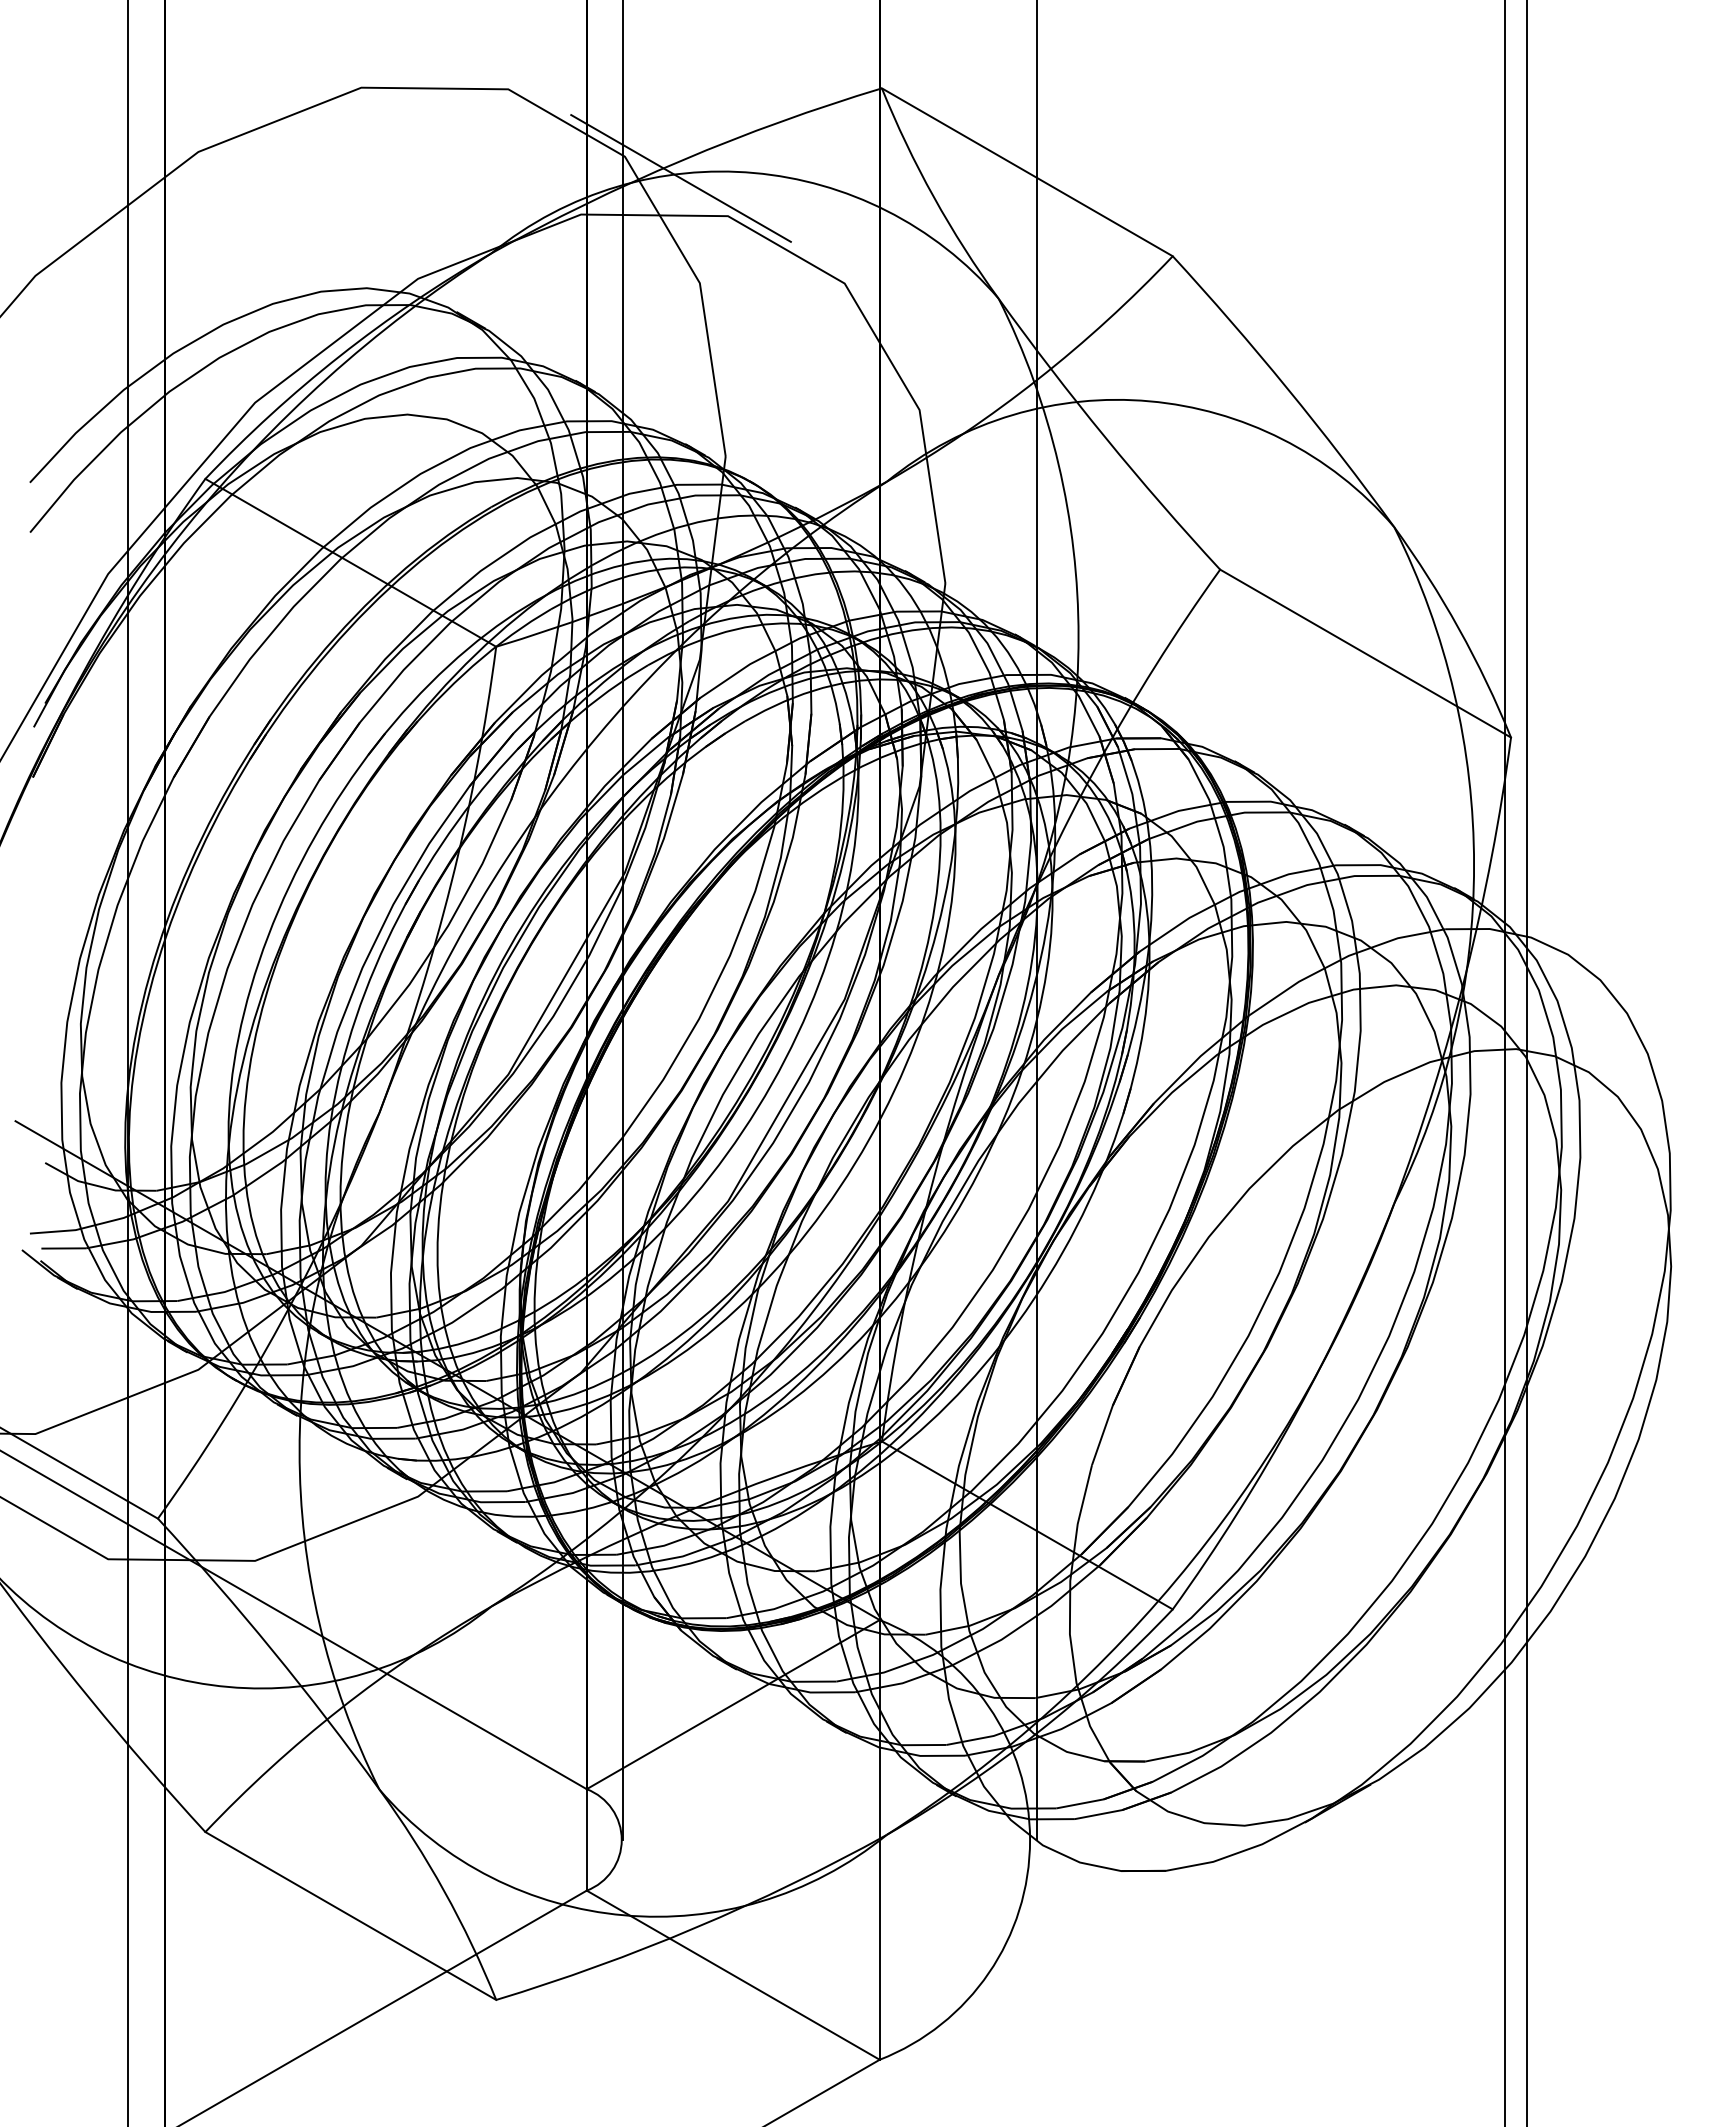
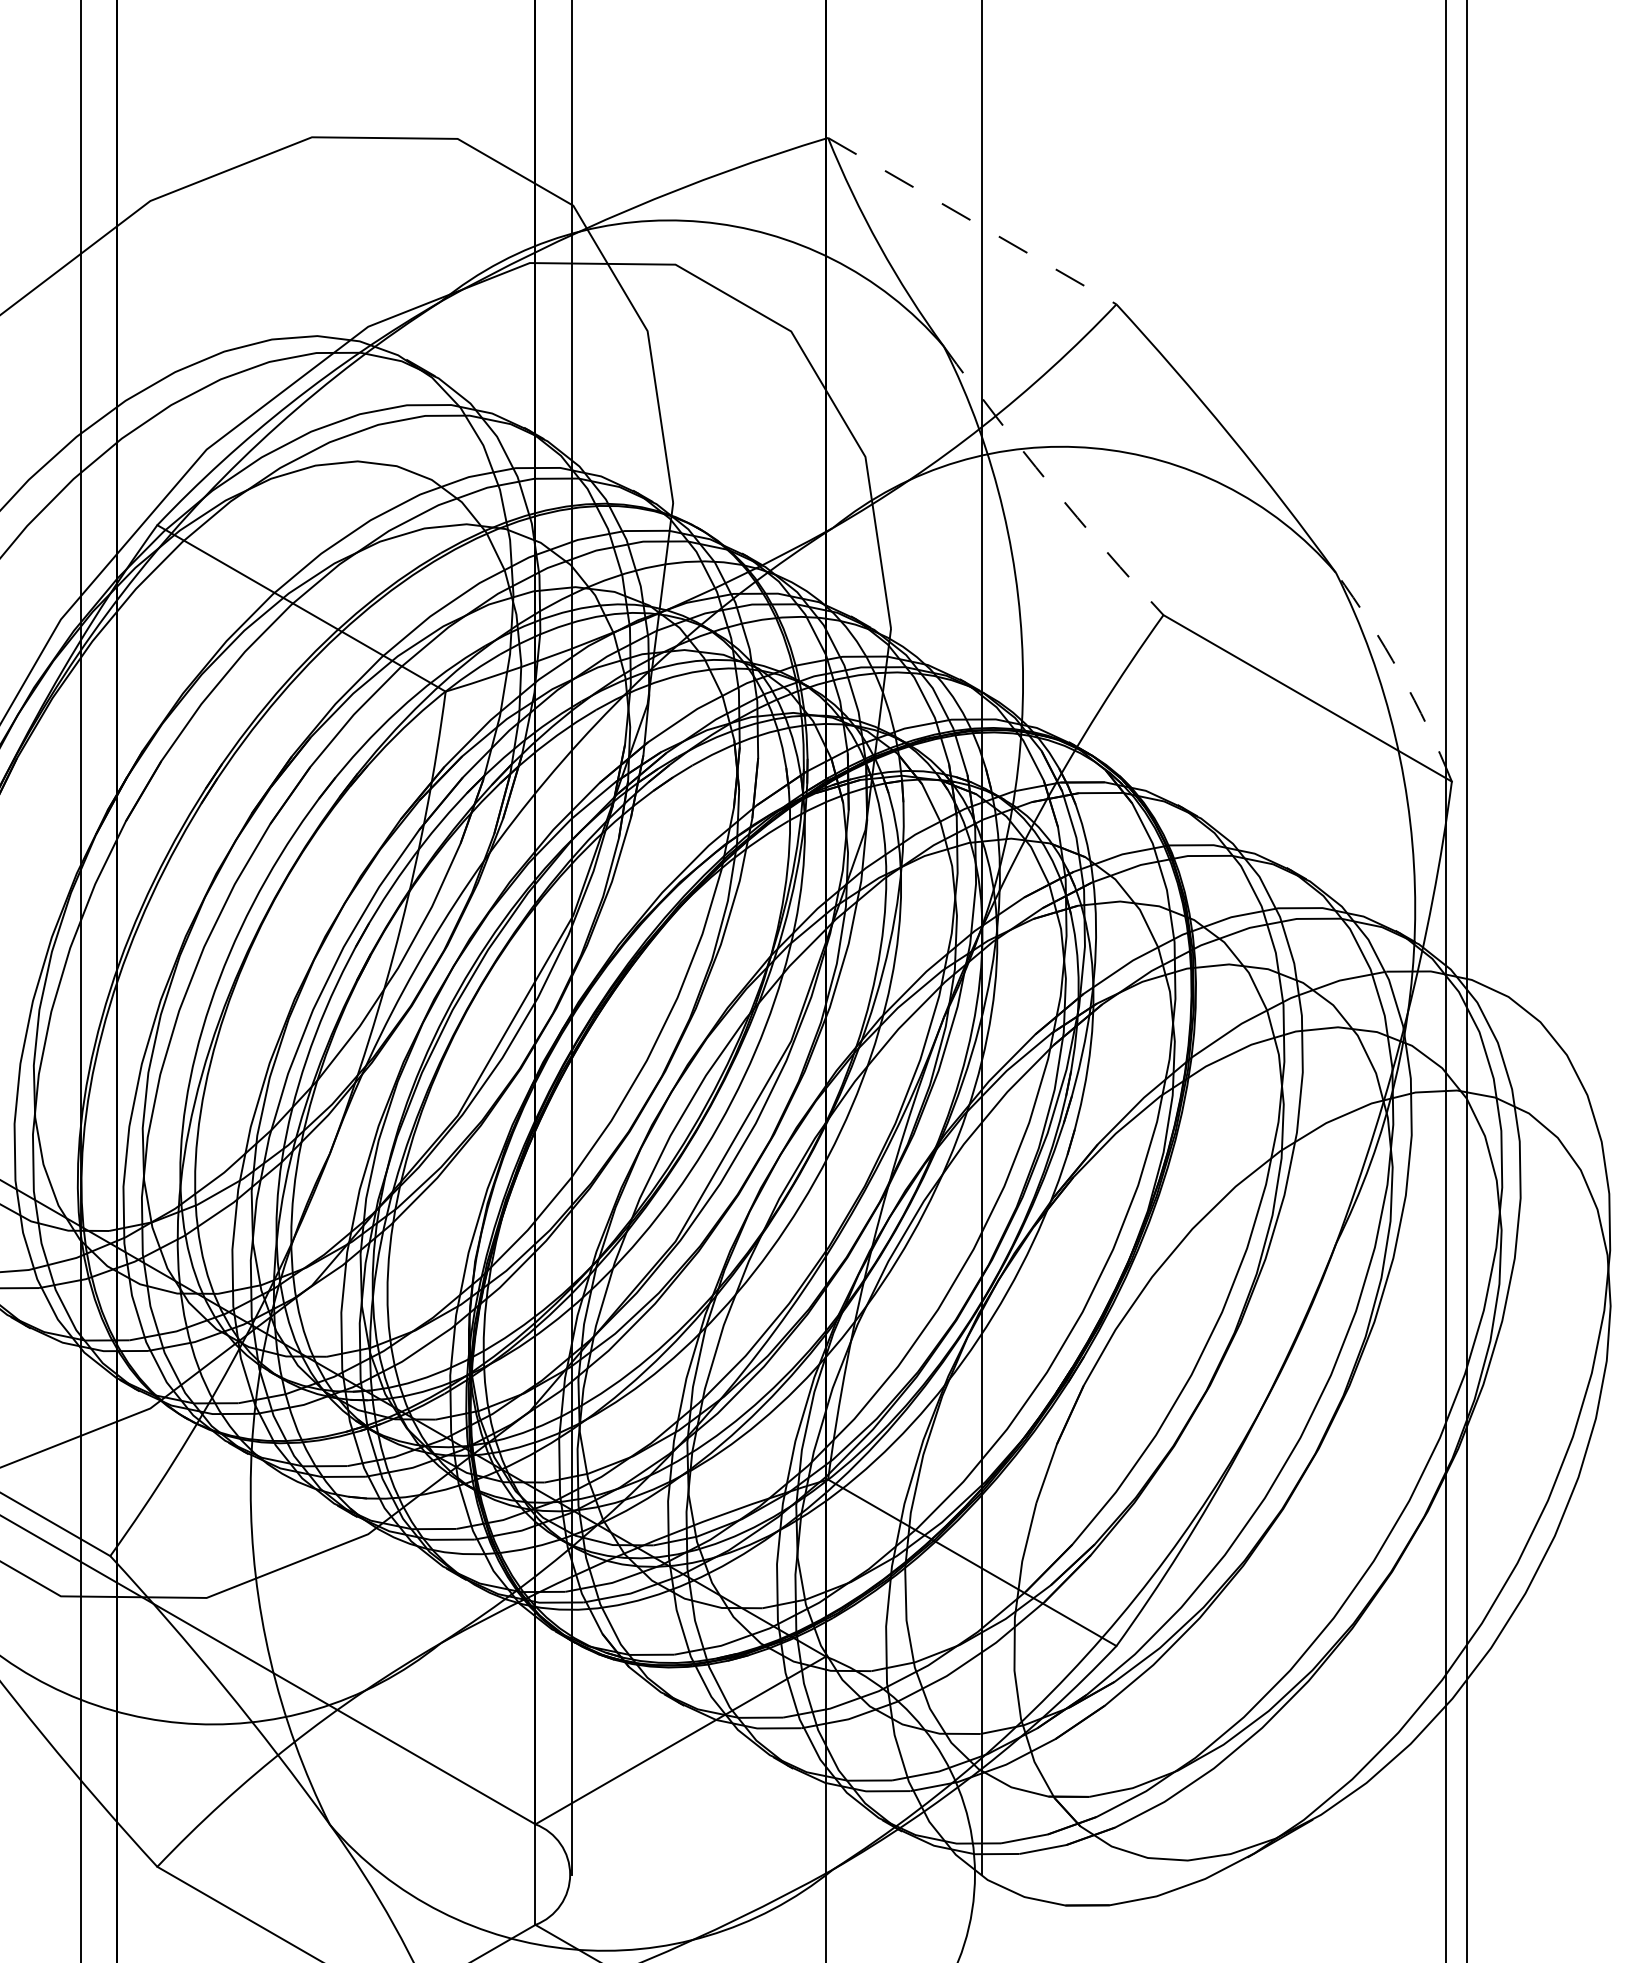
line: (1027, 172) -> (972, 221), solid -> dashed
line: (680, 178) -> (628, 227), removed
arc: (1105, 437) -> (1049, 484), solid -> dashed
arc: (1458, 628) -> (1399, 673), solid -> dashed

